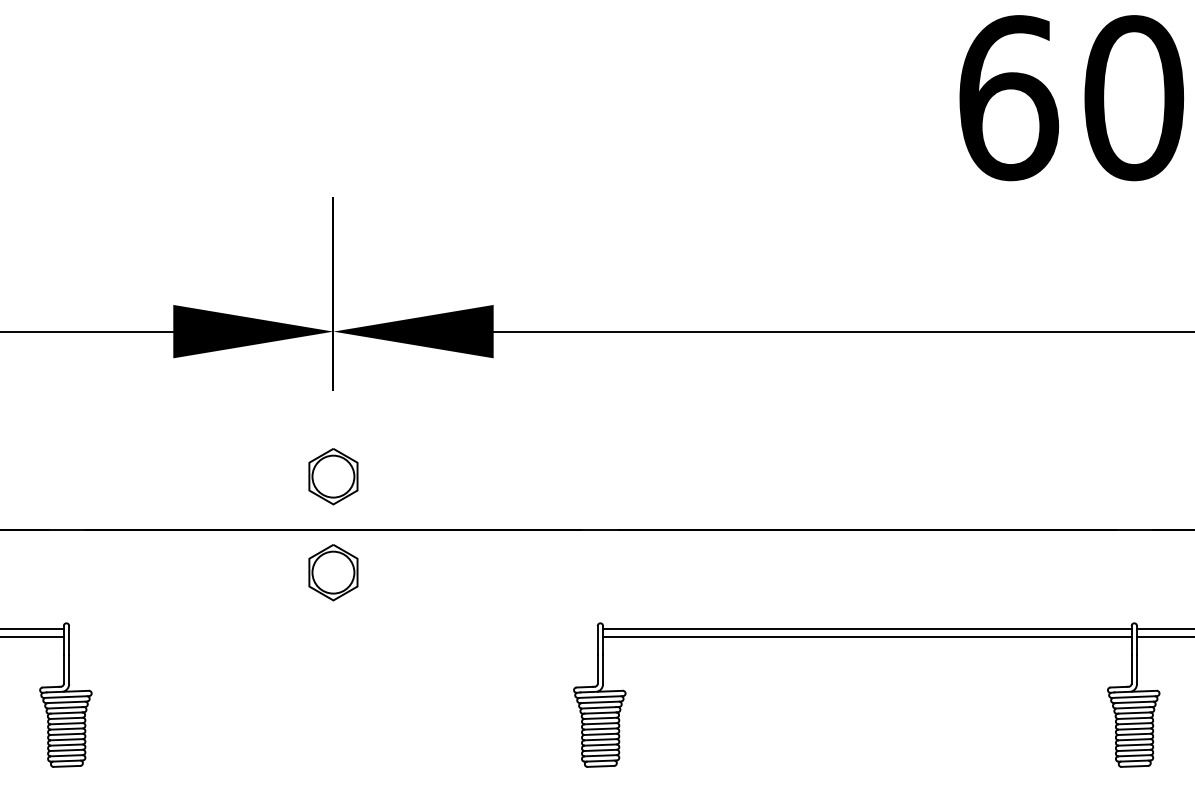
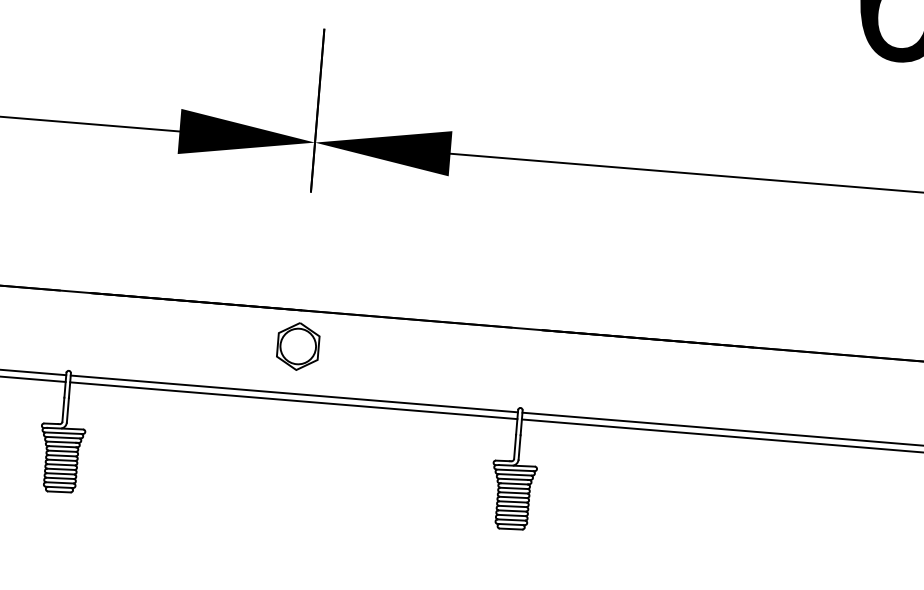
part: (333, 476) -> (304, 265), removed
line: (333, 628) -> (294, 393), added
line: (333, 636) -> (293, 400), added

